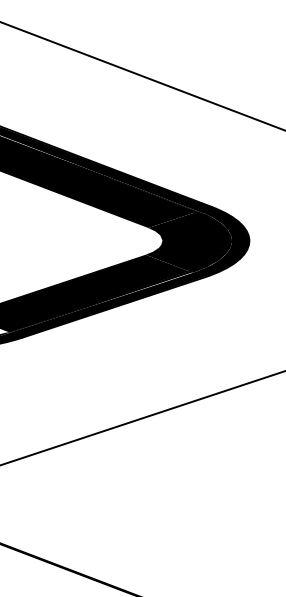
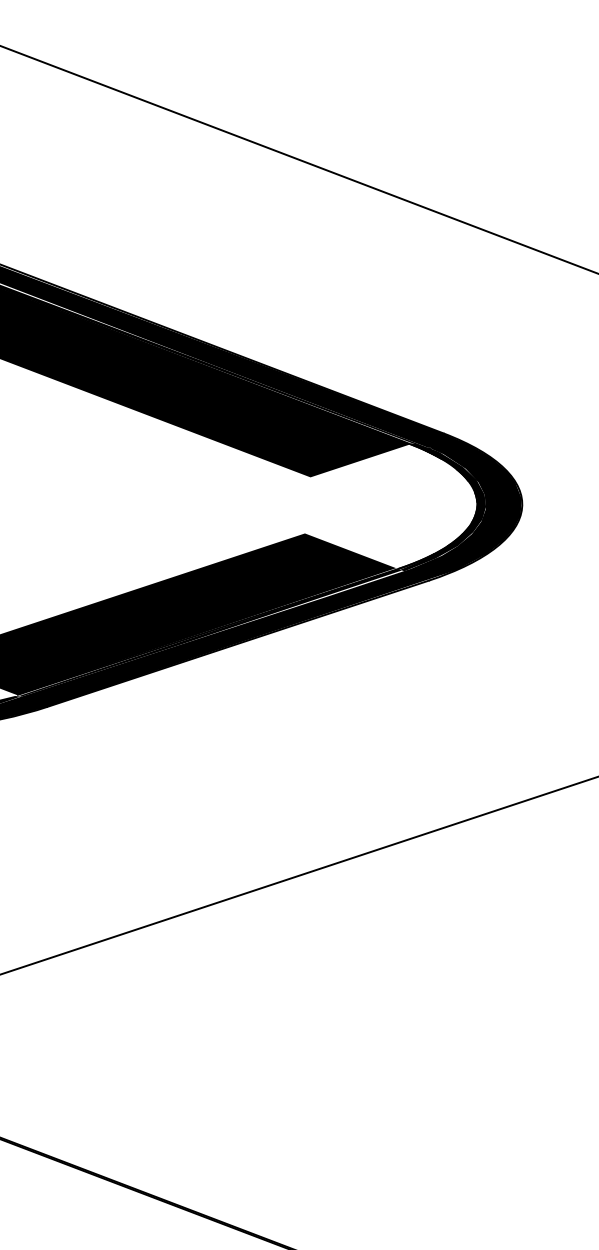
fill: (186, 241) -> (390, 505), removed

